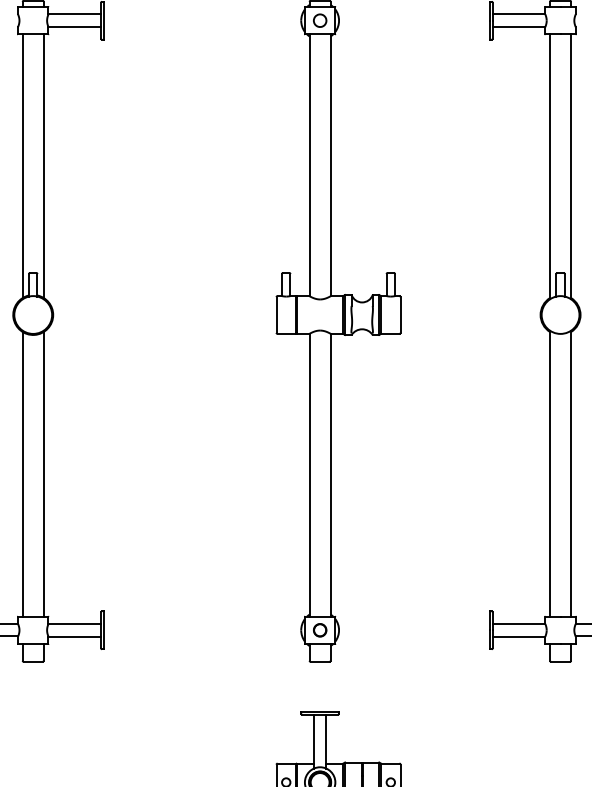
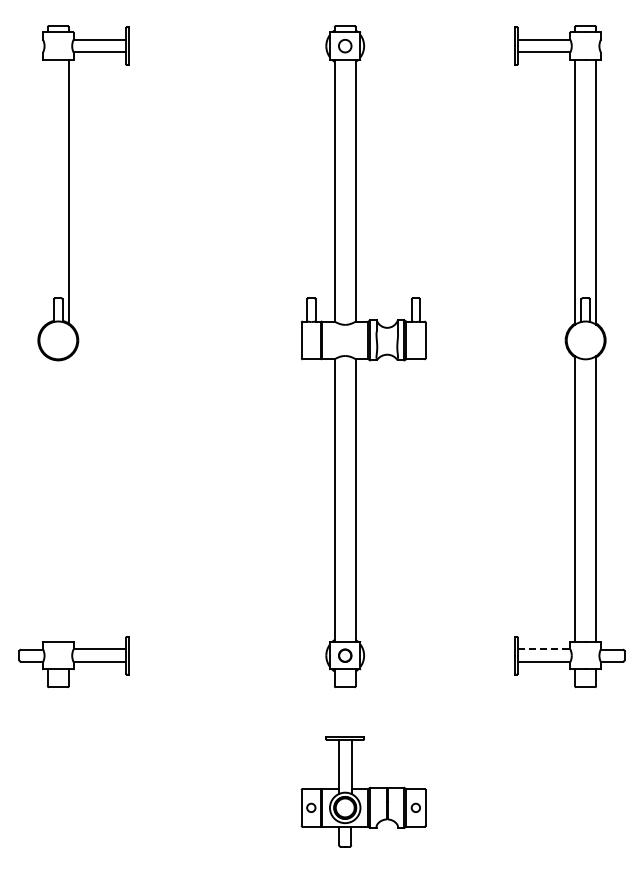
line: (22, 166) -> (47, 191), removed
line: (22, 474) -> (47, 499), removed
line: (43, 474) -> (68, 499), removed
line: (519, 624) -> (544, 649), solid -> dashed

